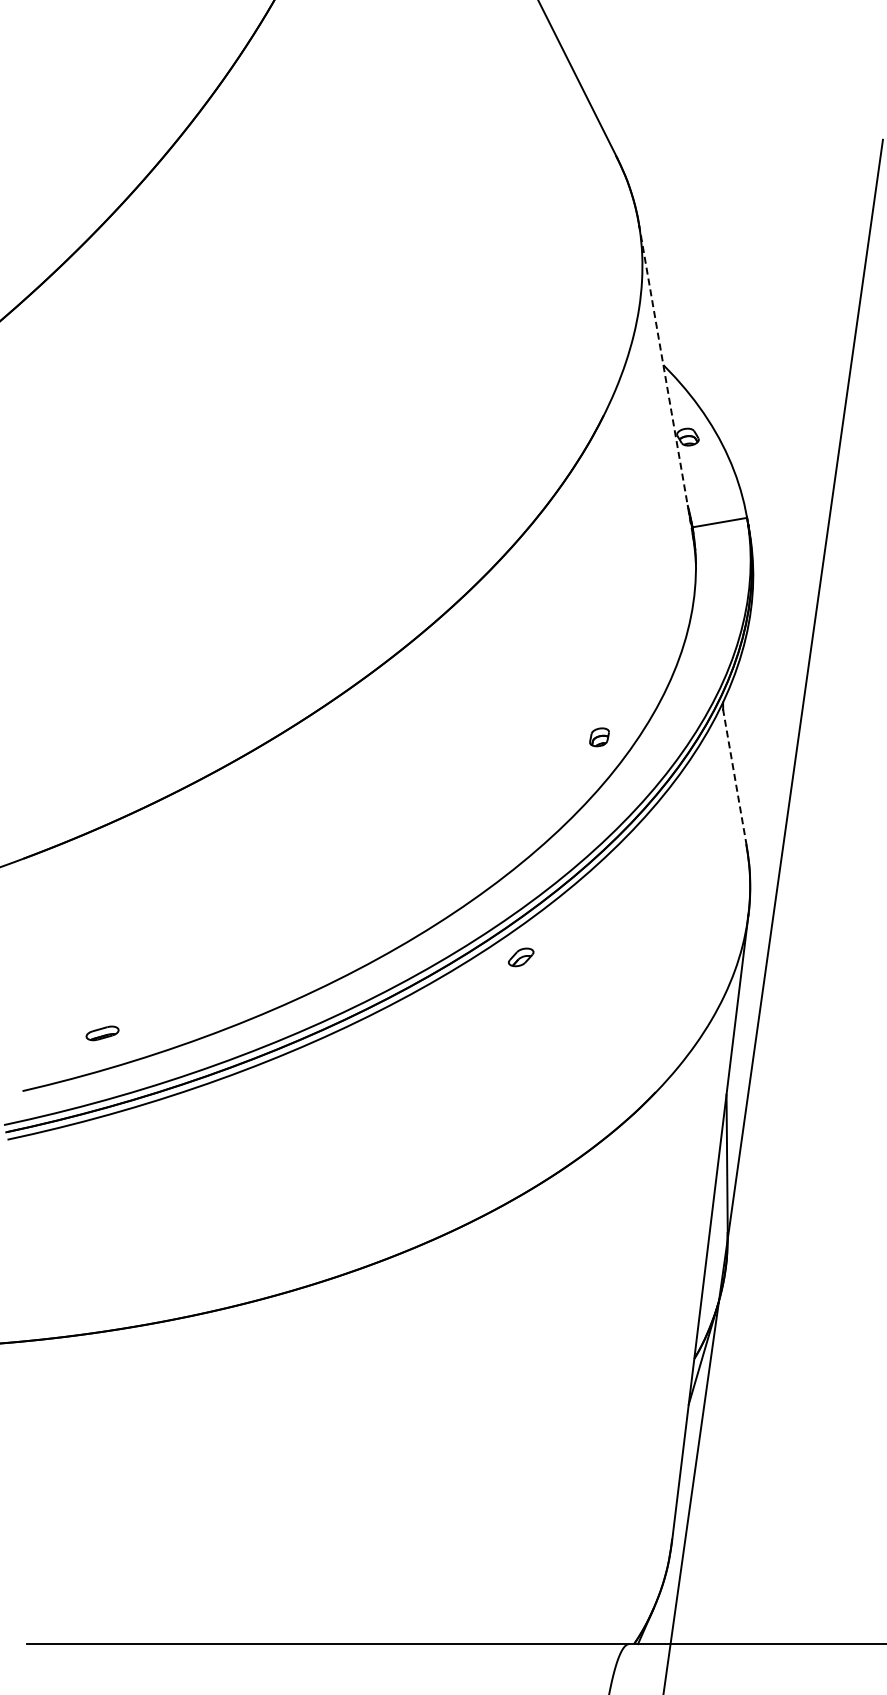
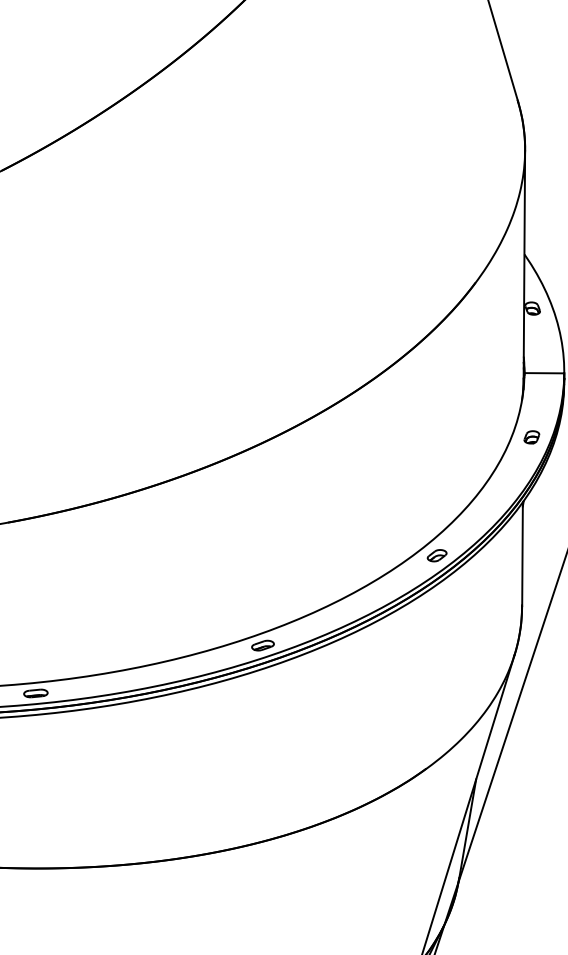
line: (665, 379) -> (524, 264), dashed -> solid
part: (599, 737) -> (531, 437), moved
line: (734, 775) -> (522, 554), dashed -> solid
part: (521, 957) -> (437, 555), moved
part: (401, 964) -> (262, 645), added
part: (102, 1033) -> (35, 693), moved

